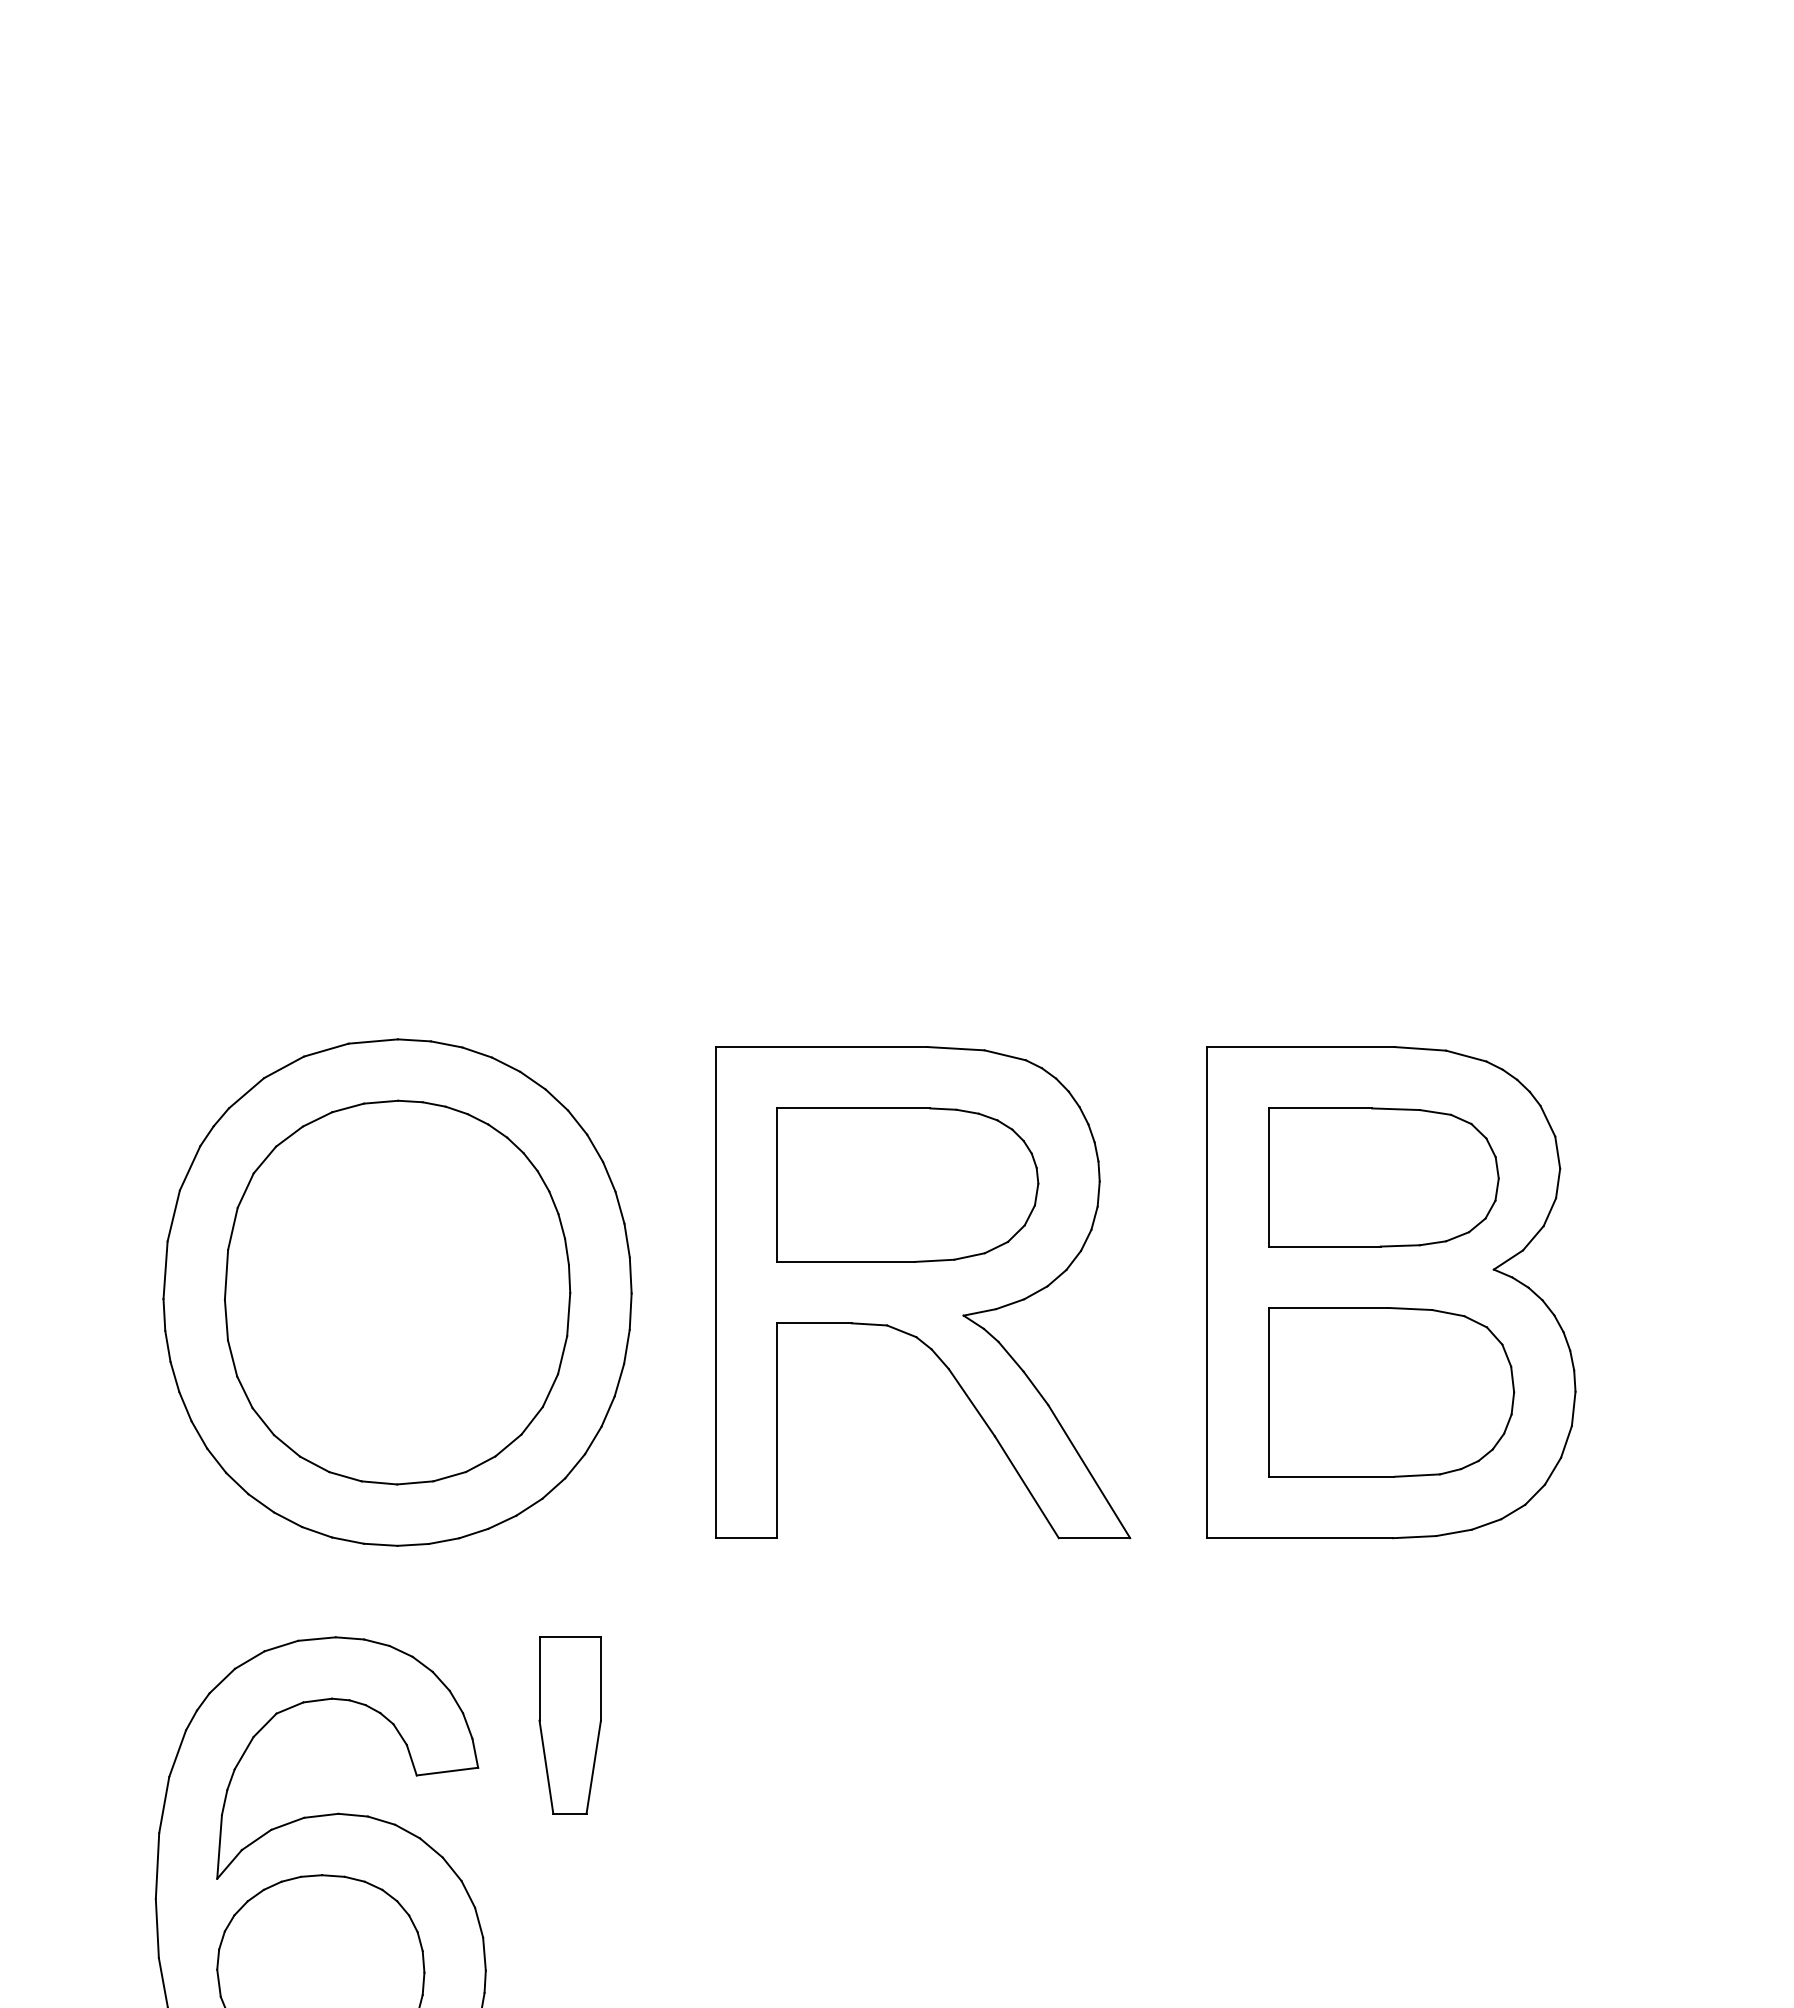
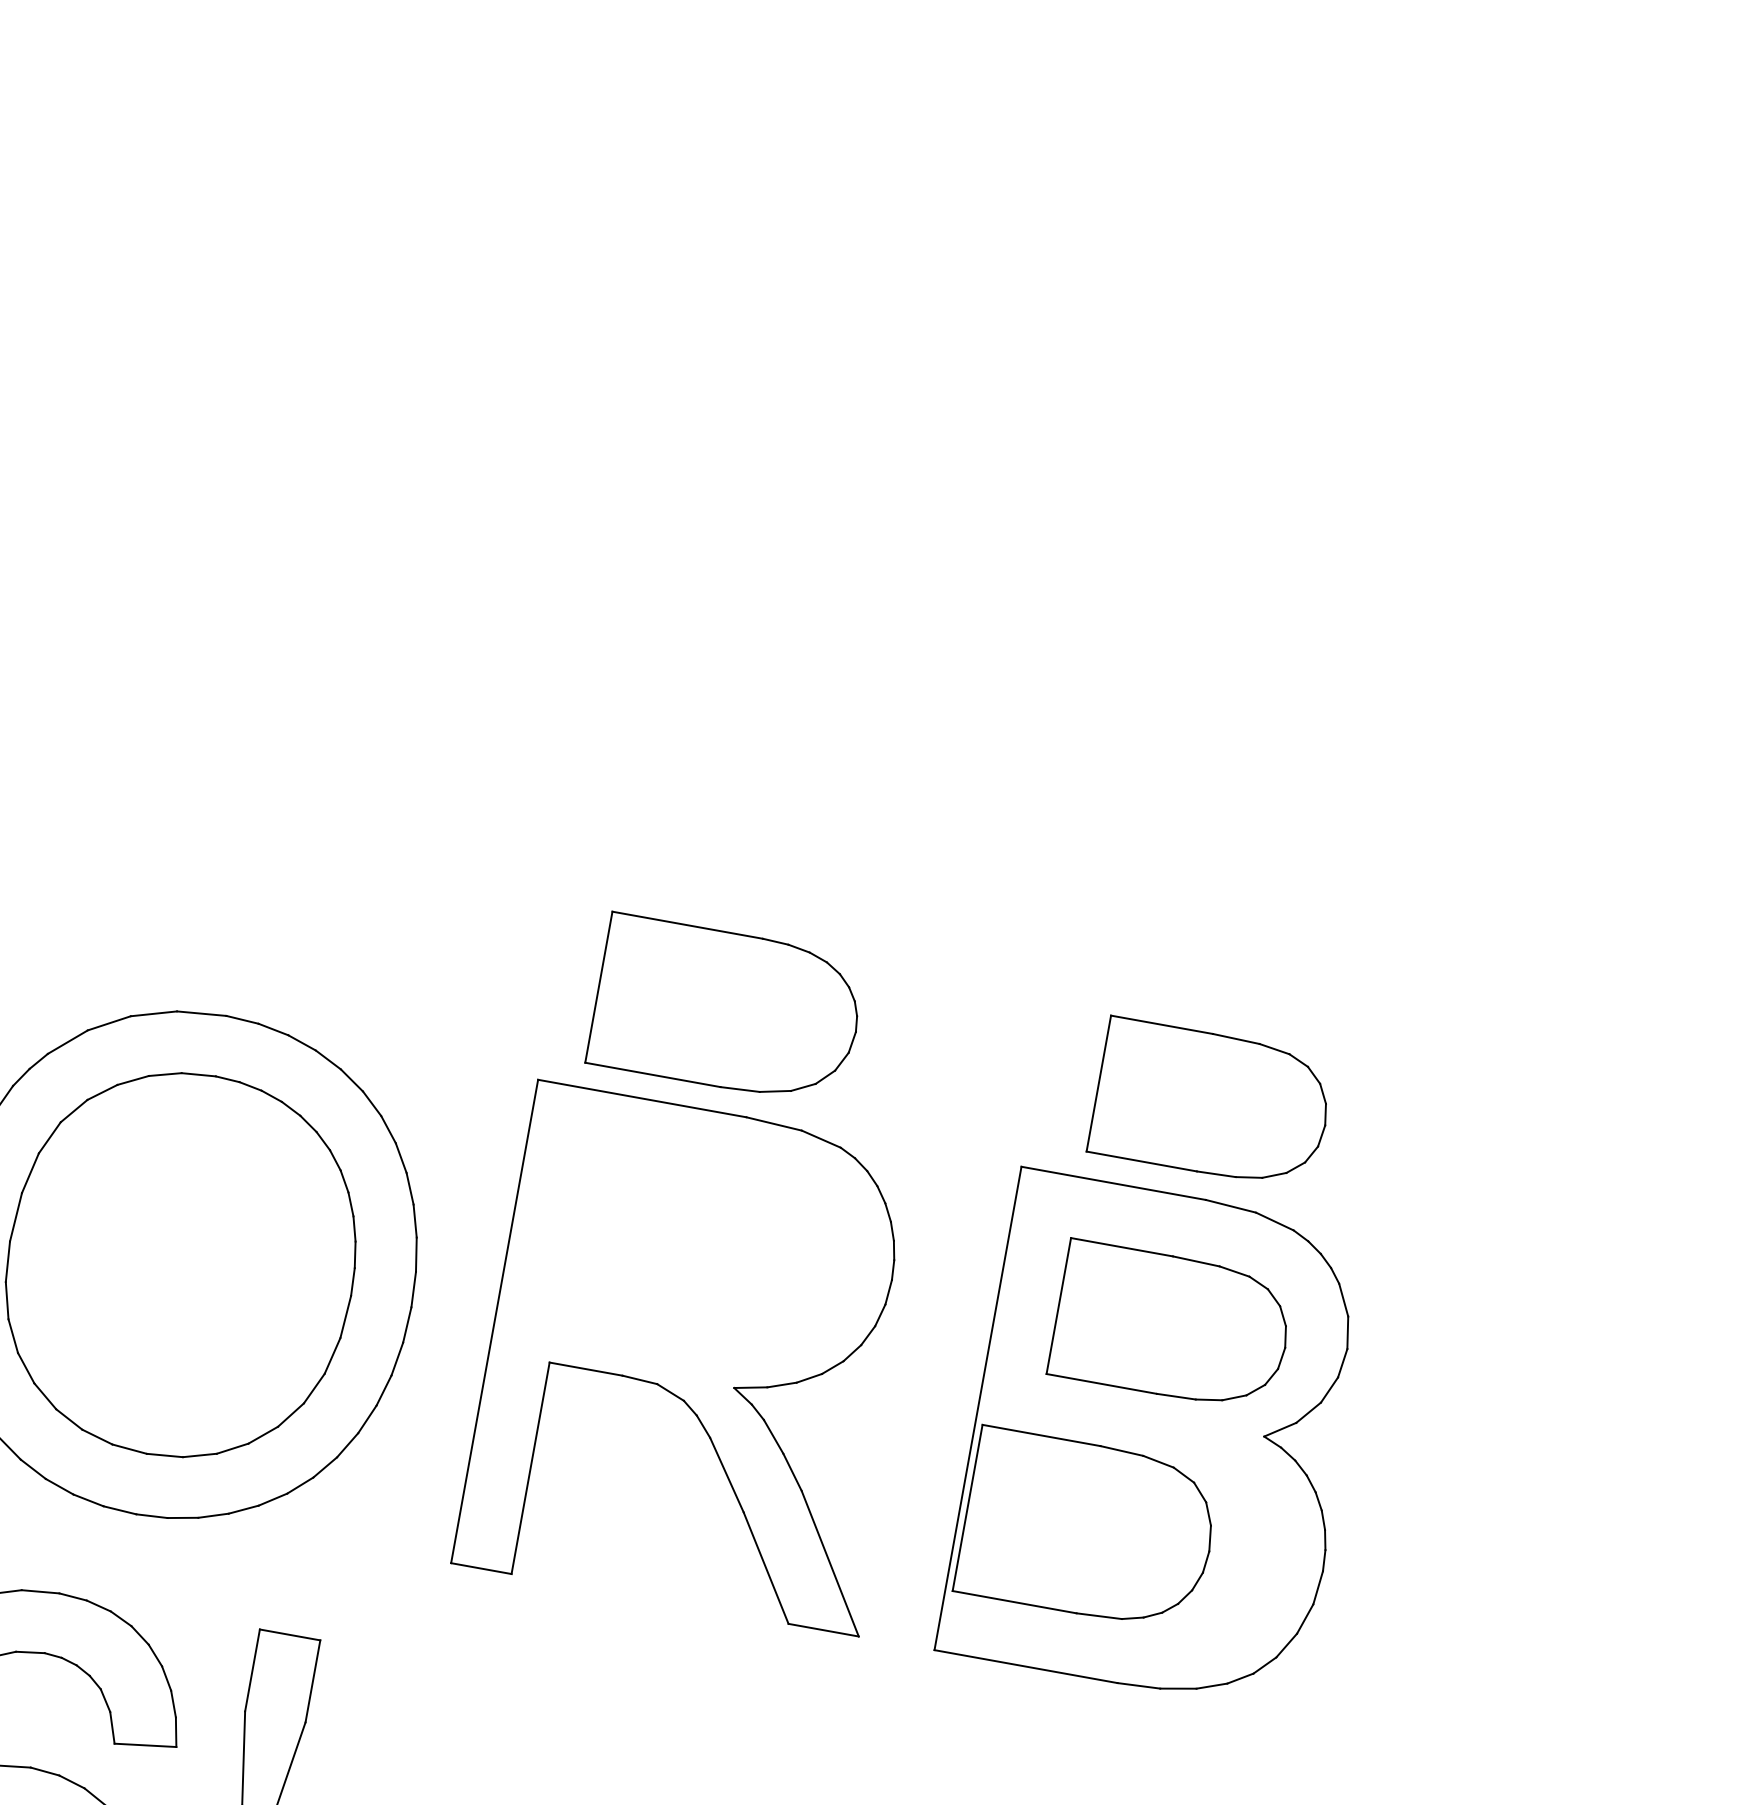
part: (1383, 951) -> (1211, 1103), added
part: (907, 1184) -> (727, 1009), moved
part: (1391, 1392) -> (1088, 1529), moved

